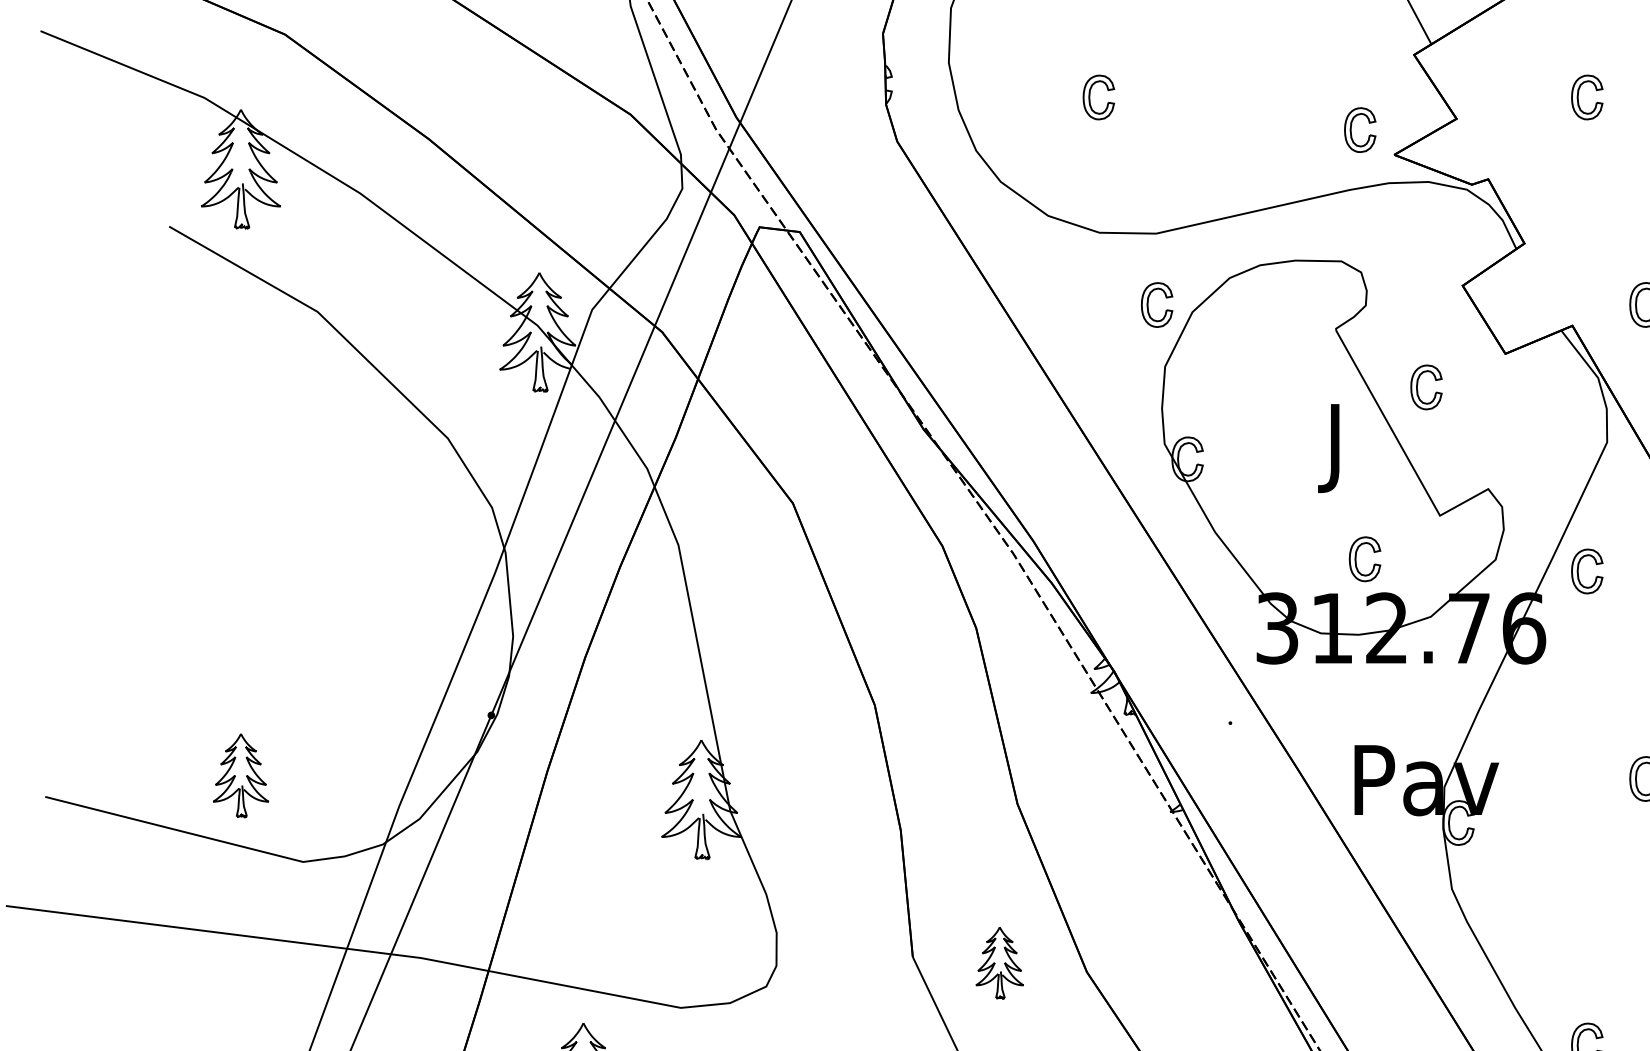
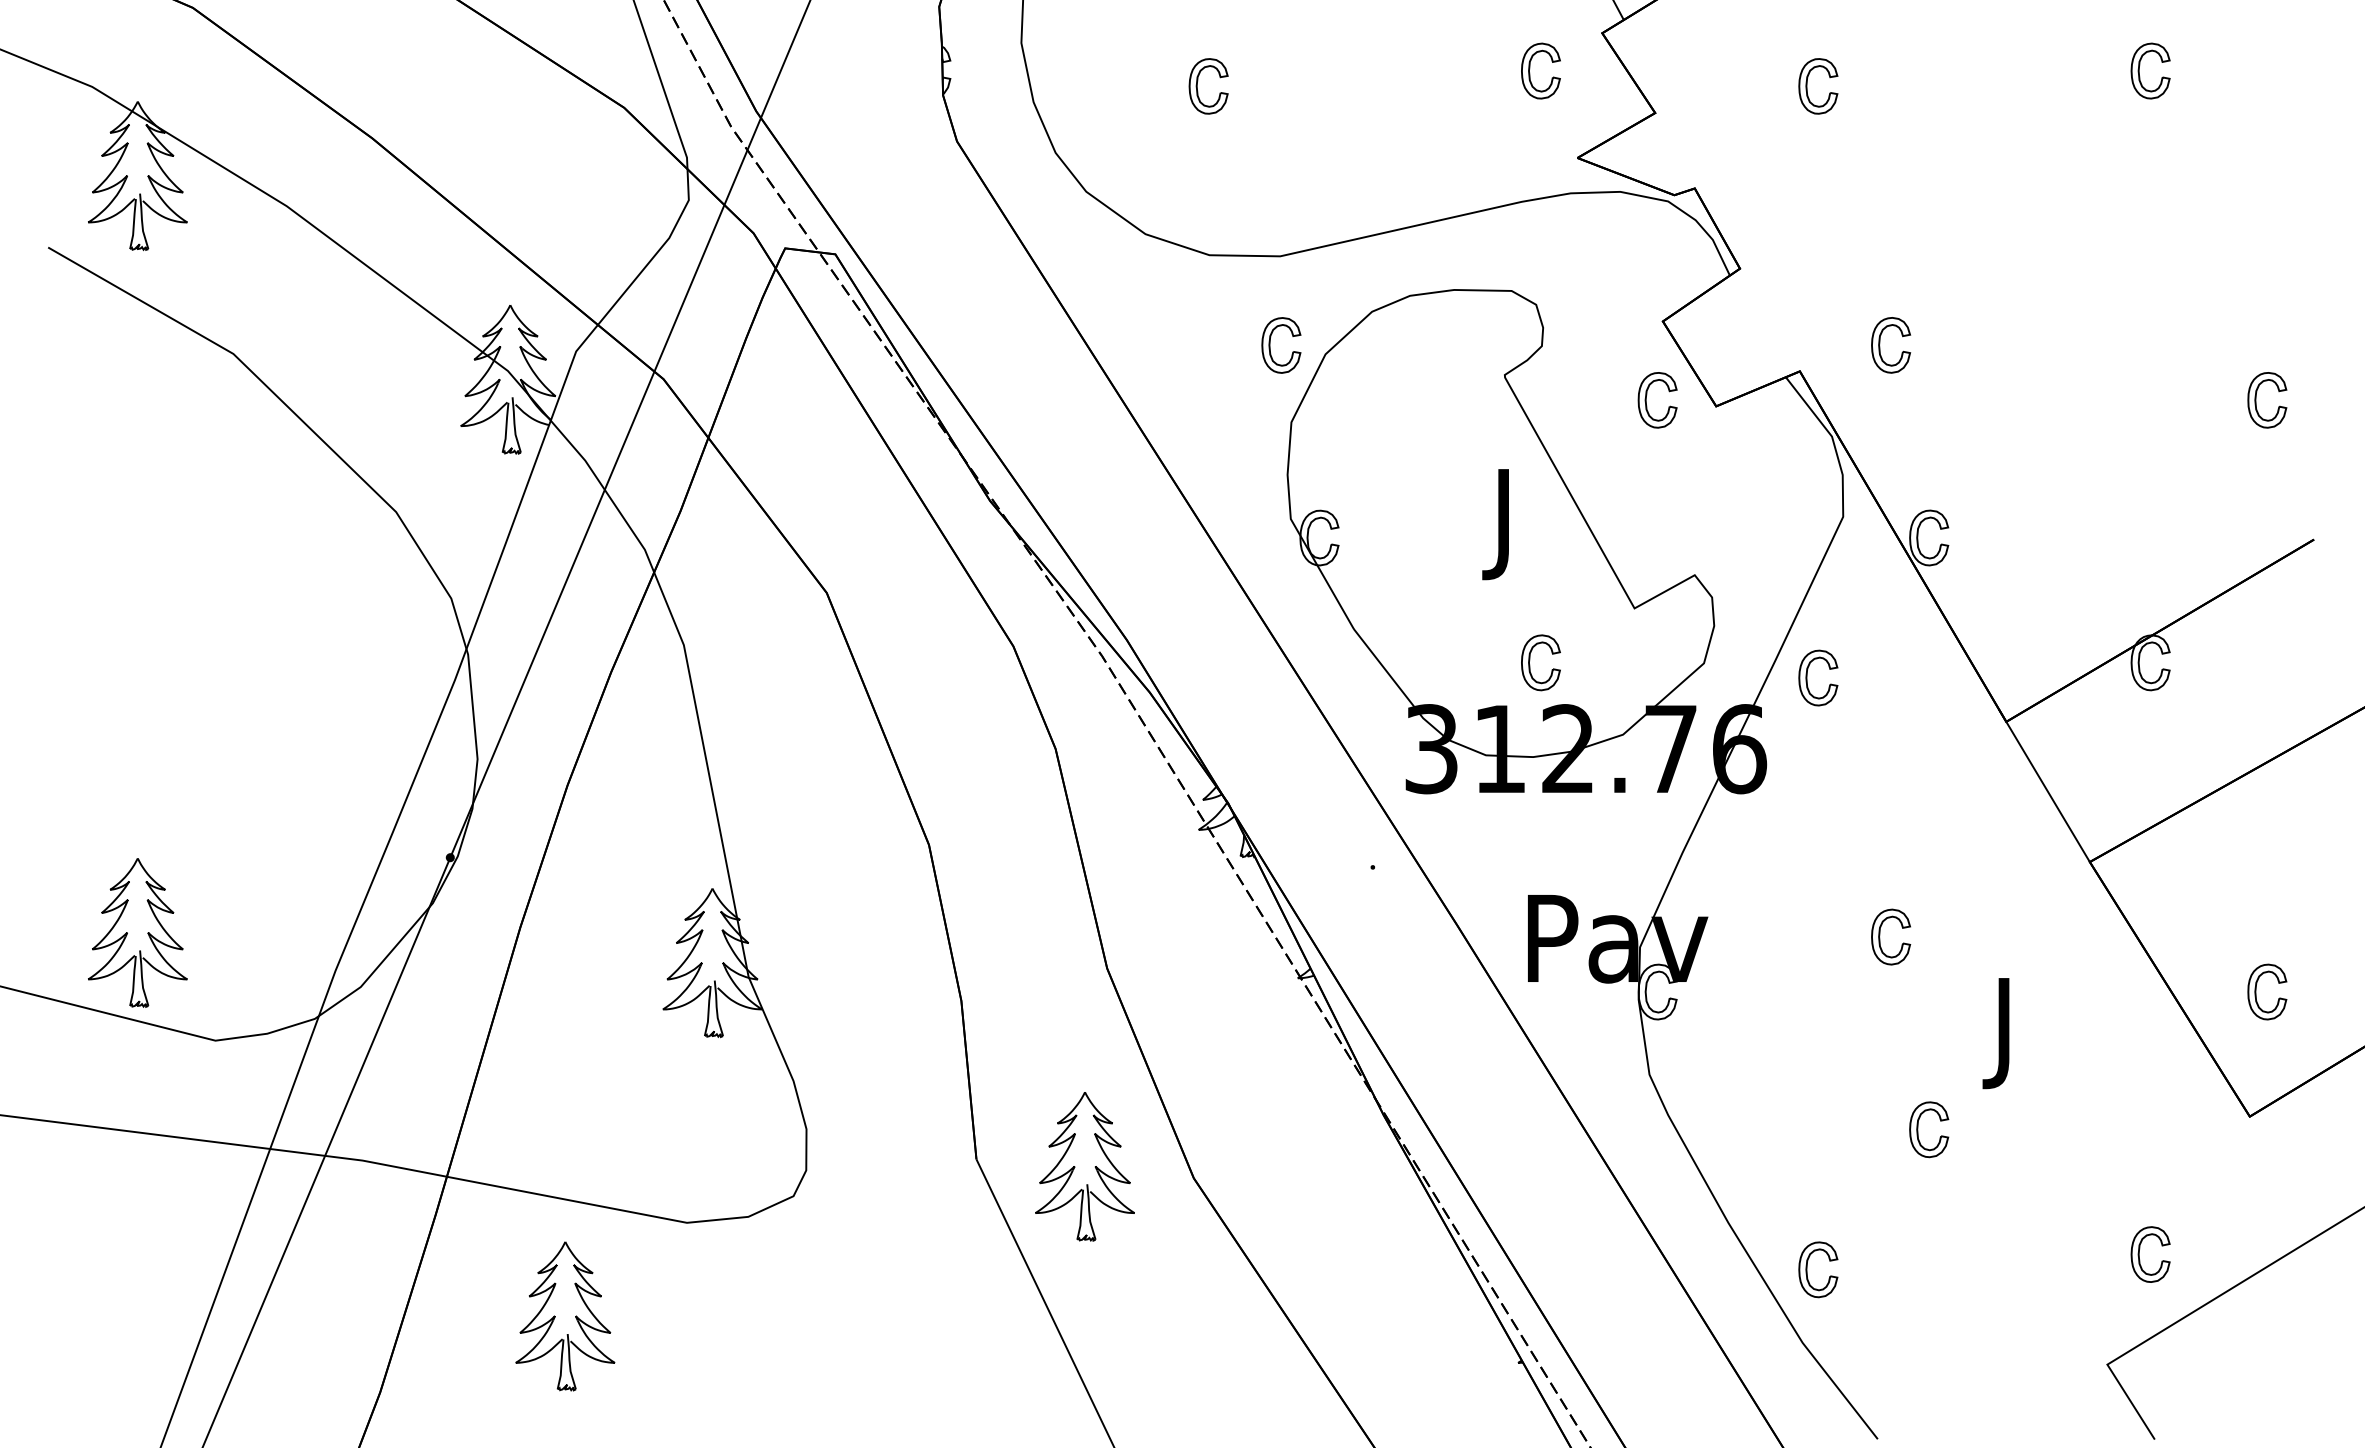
part: (1351, 128) -> (1530, 68), moved
part: (1417, 387) -> (1646, 400), moved
part: (240, 775) -> (137, 932), size x1.43
part: (999, 962) -> (1084, 1166), size x1.67

